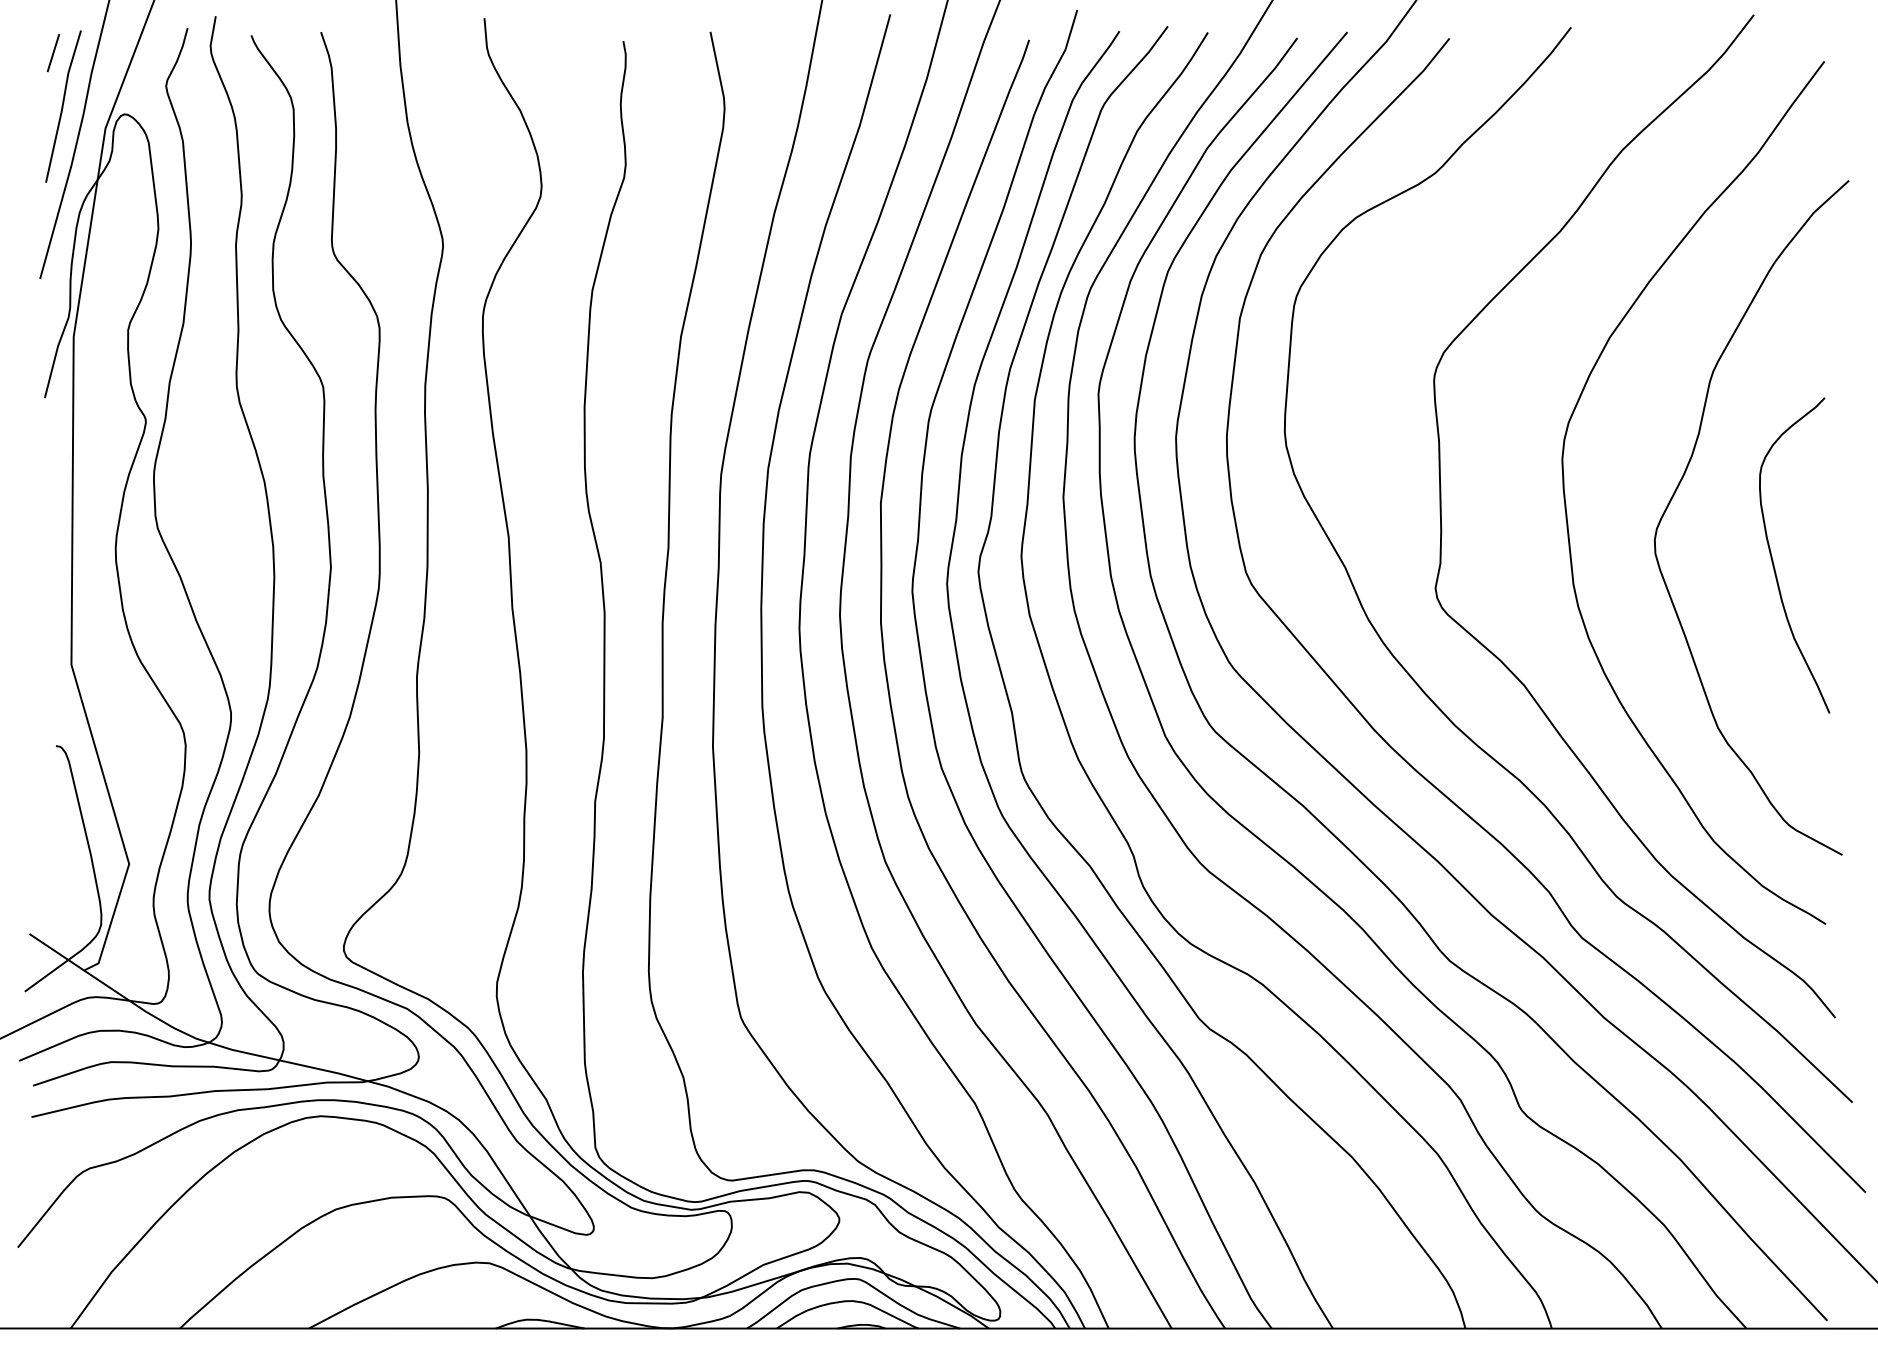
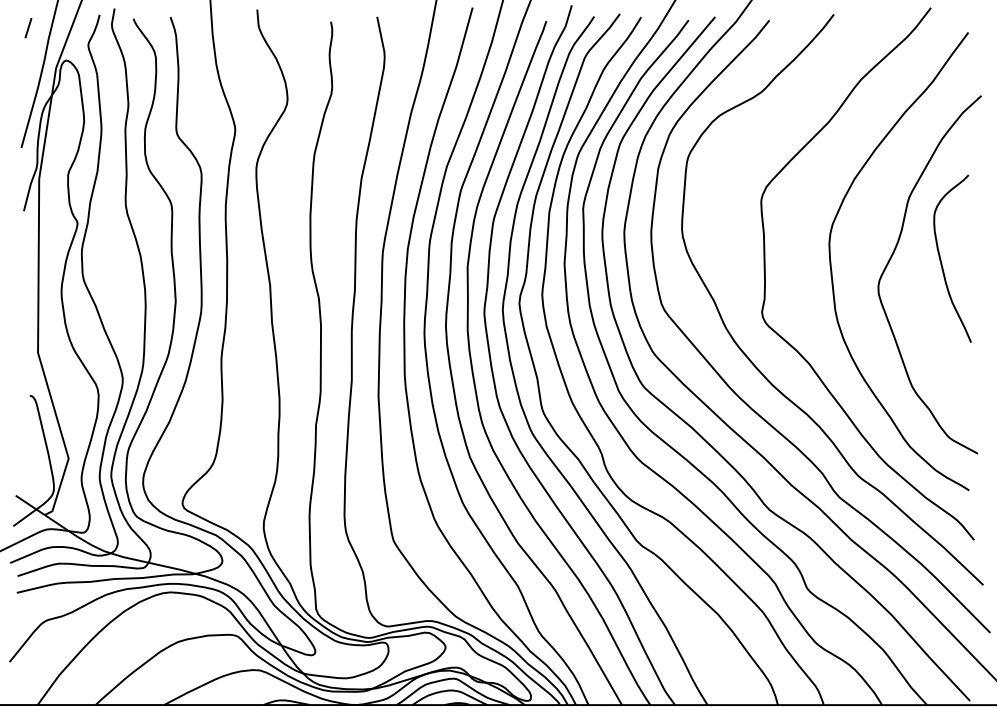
line: (62, 106) -> (33, 56), removed
curve: (1773, 556) -> (941, 259), moved

